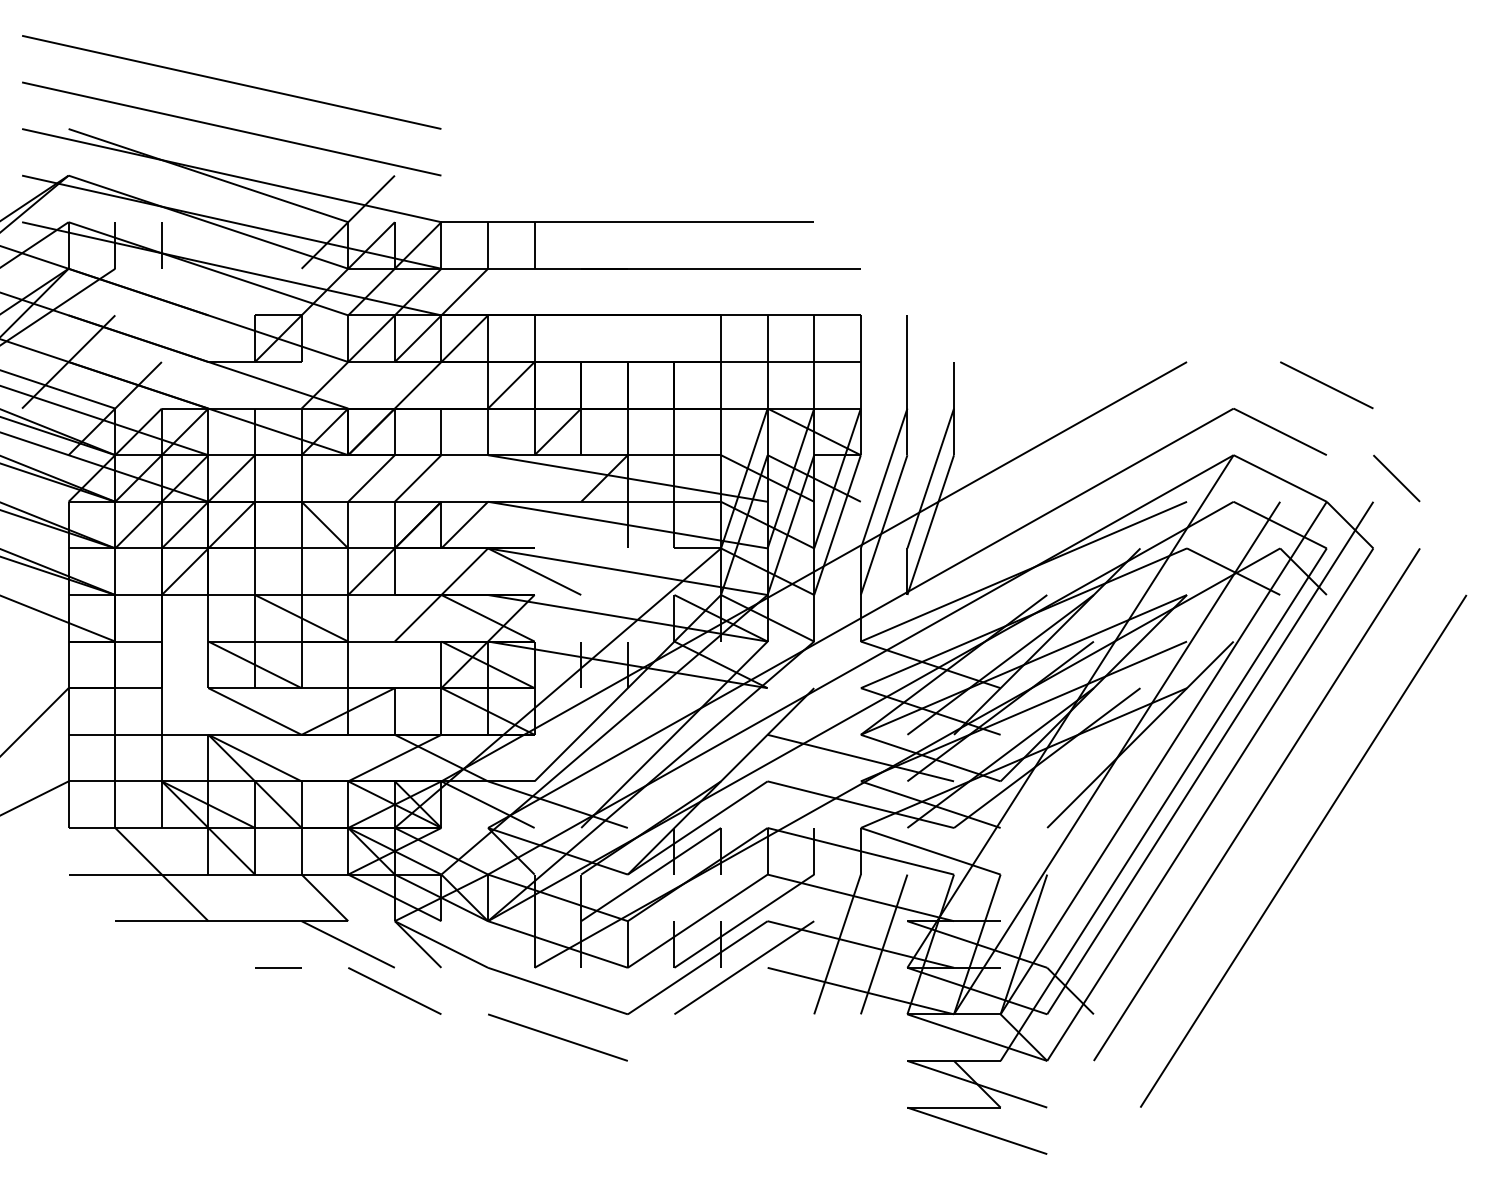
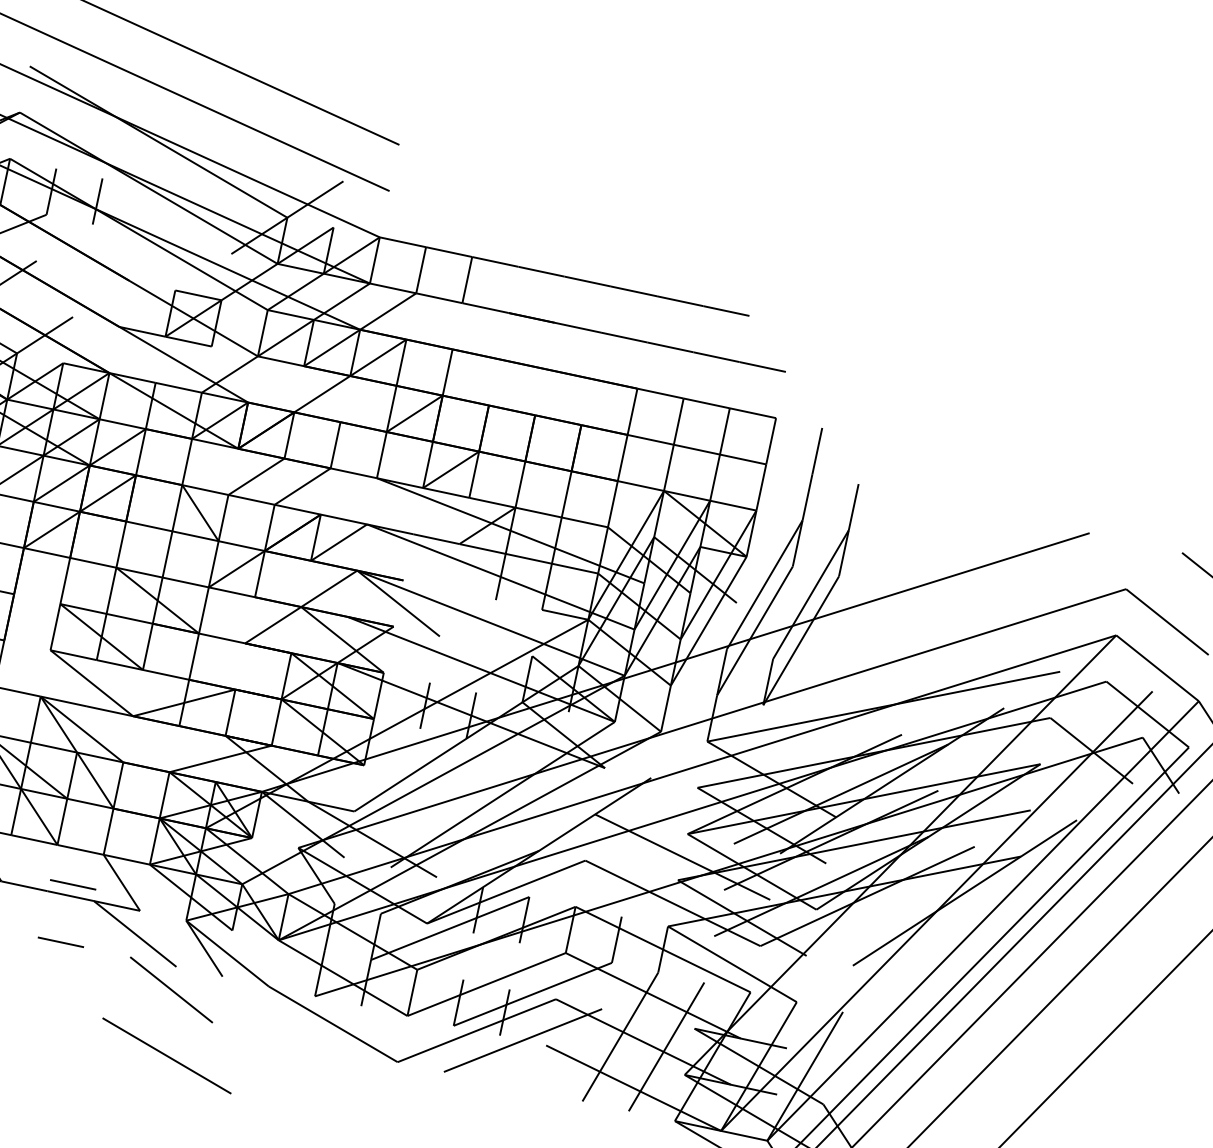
line: (278, 909) -> (73, 884), added
line: (557, 1037) -> (166, 1055), moved

